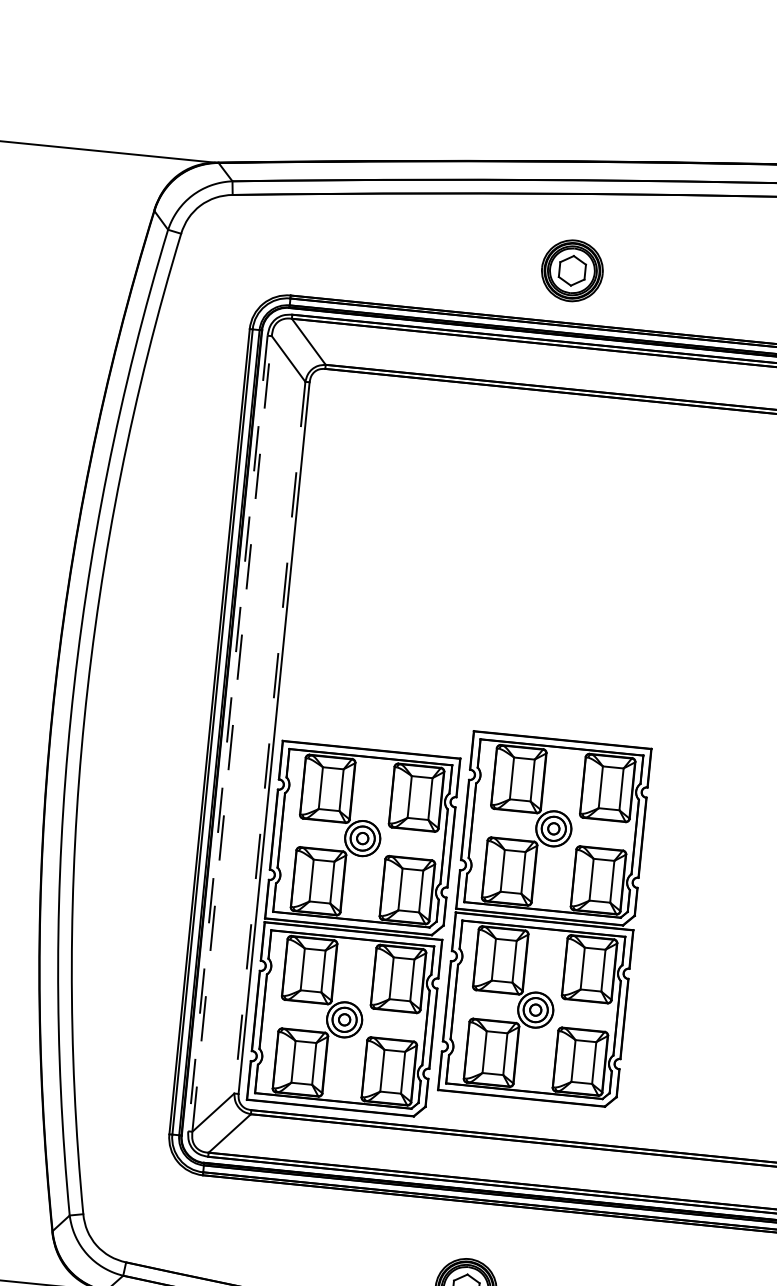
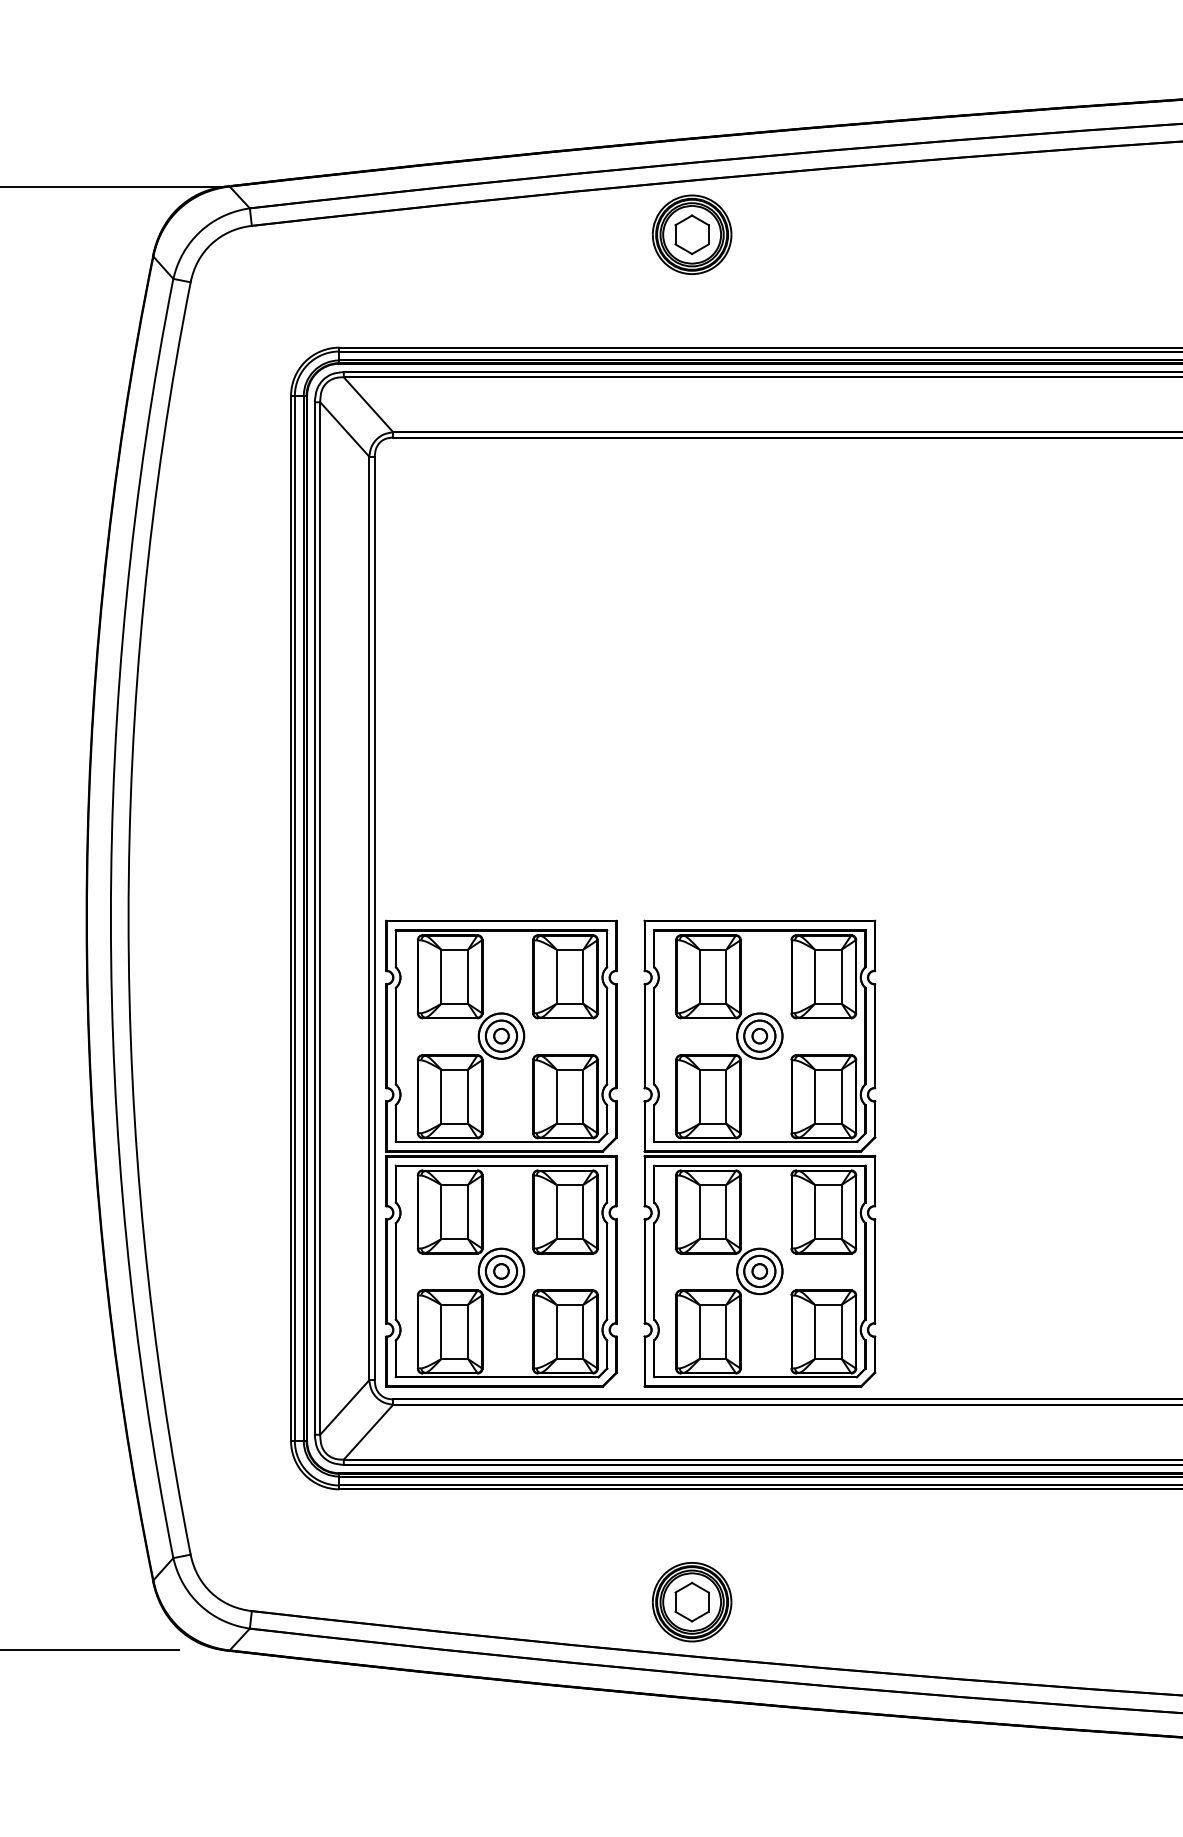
part: (571, 270) -> (691, 234), moved
line: (232, 733) -> (320, 918), dashed -> solid
line: (227, 734) -> (314, 919), dashed -> solid
line: (270, 737) -> (369, 918), dashed -> solid
part: (544, 919) -> (759, 1153), moved

